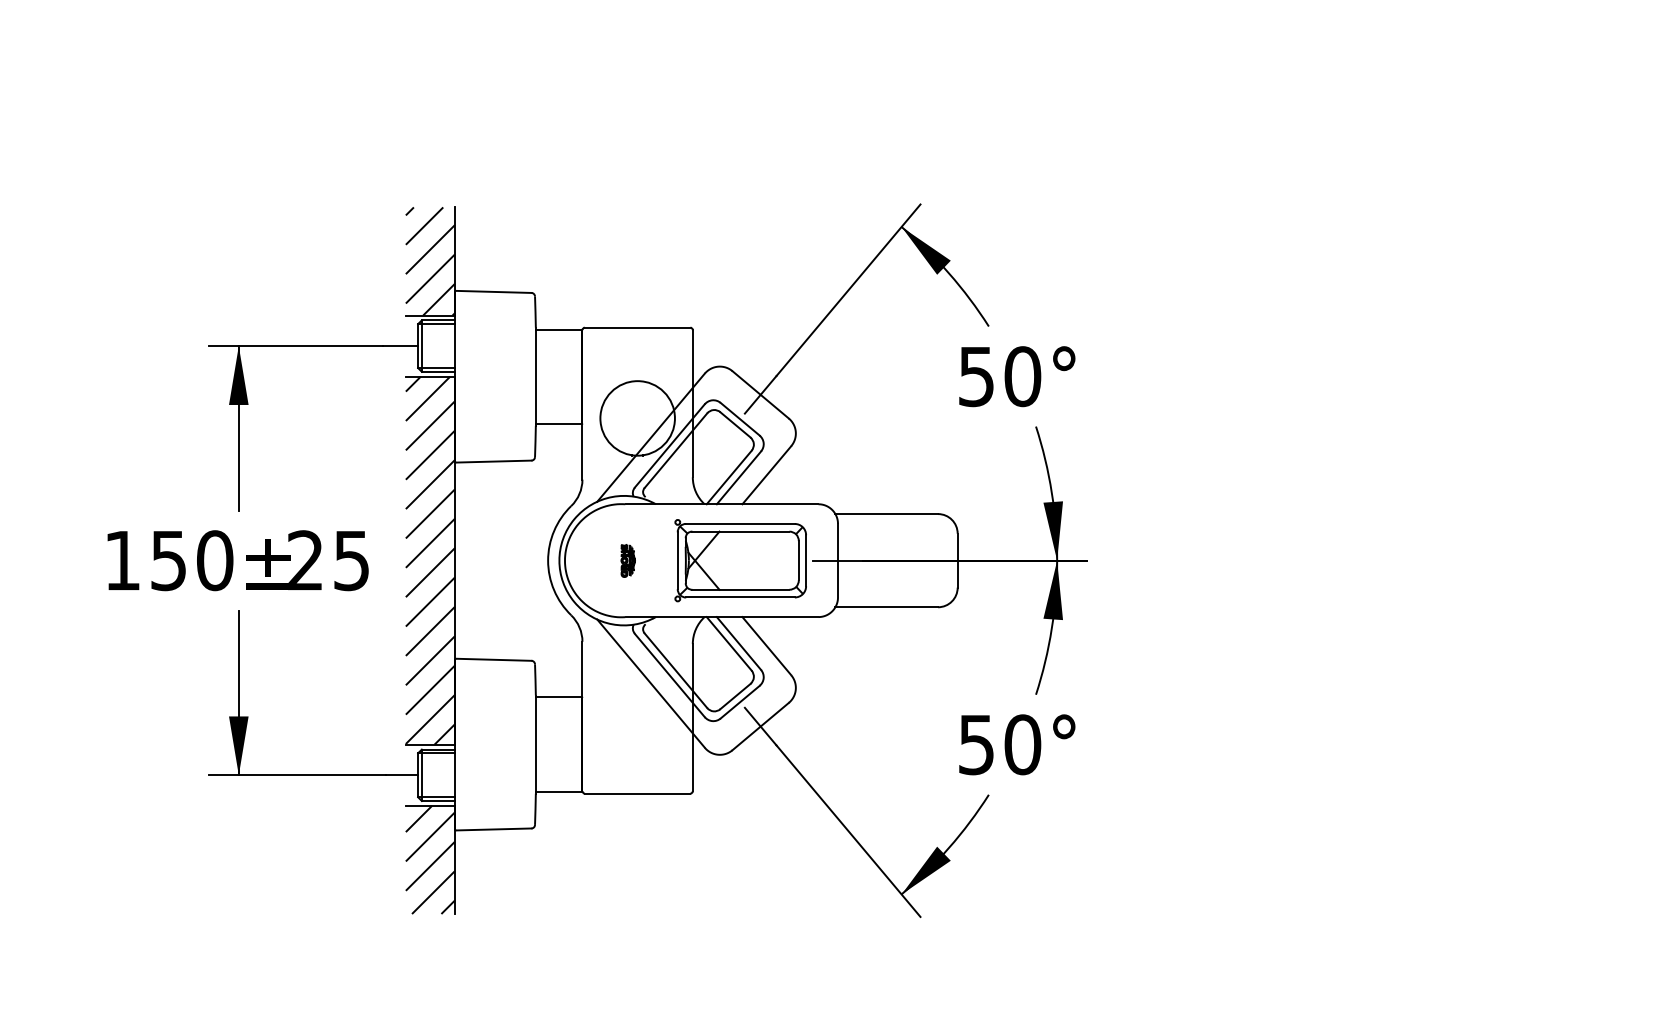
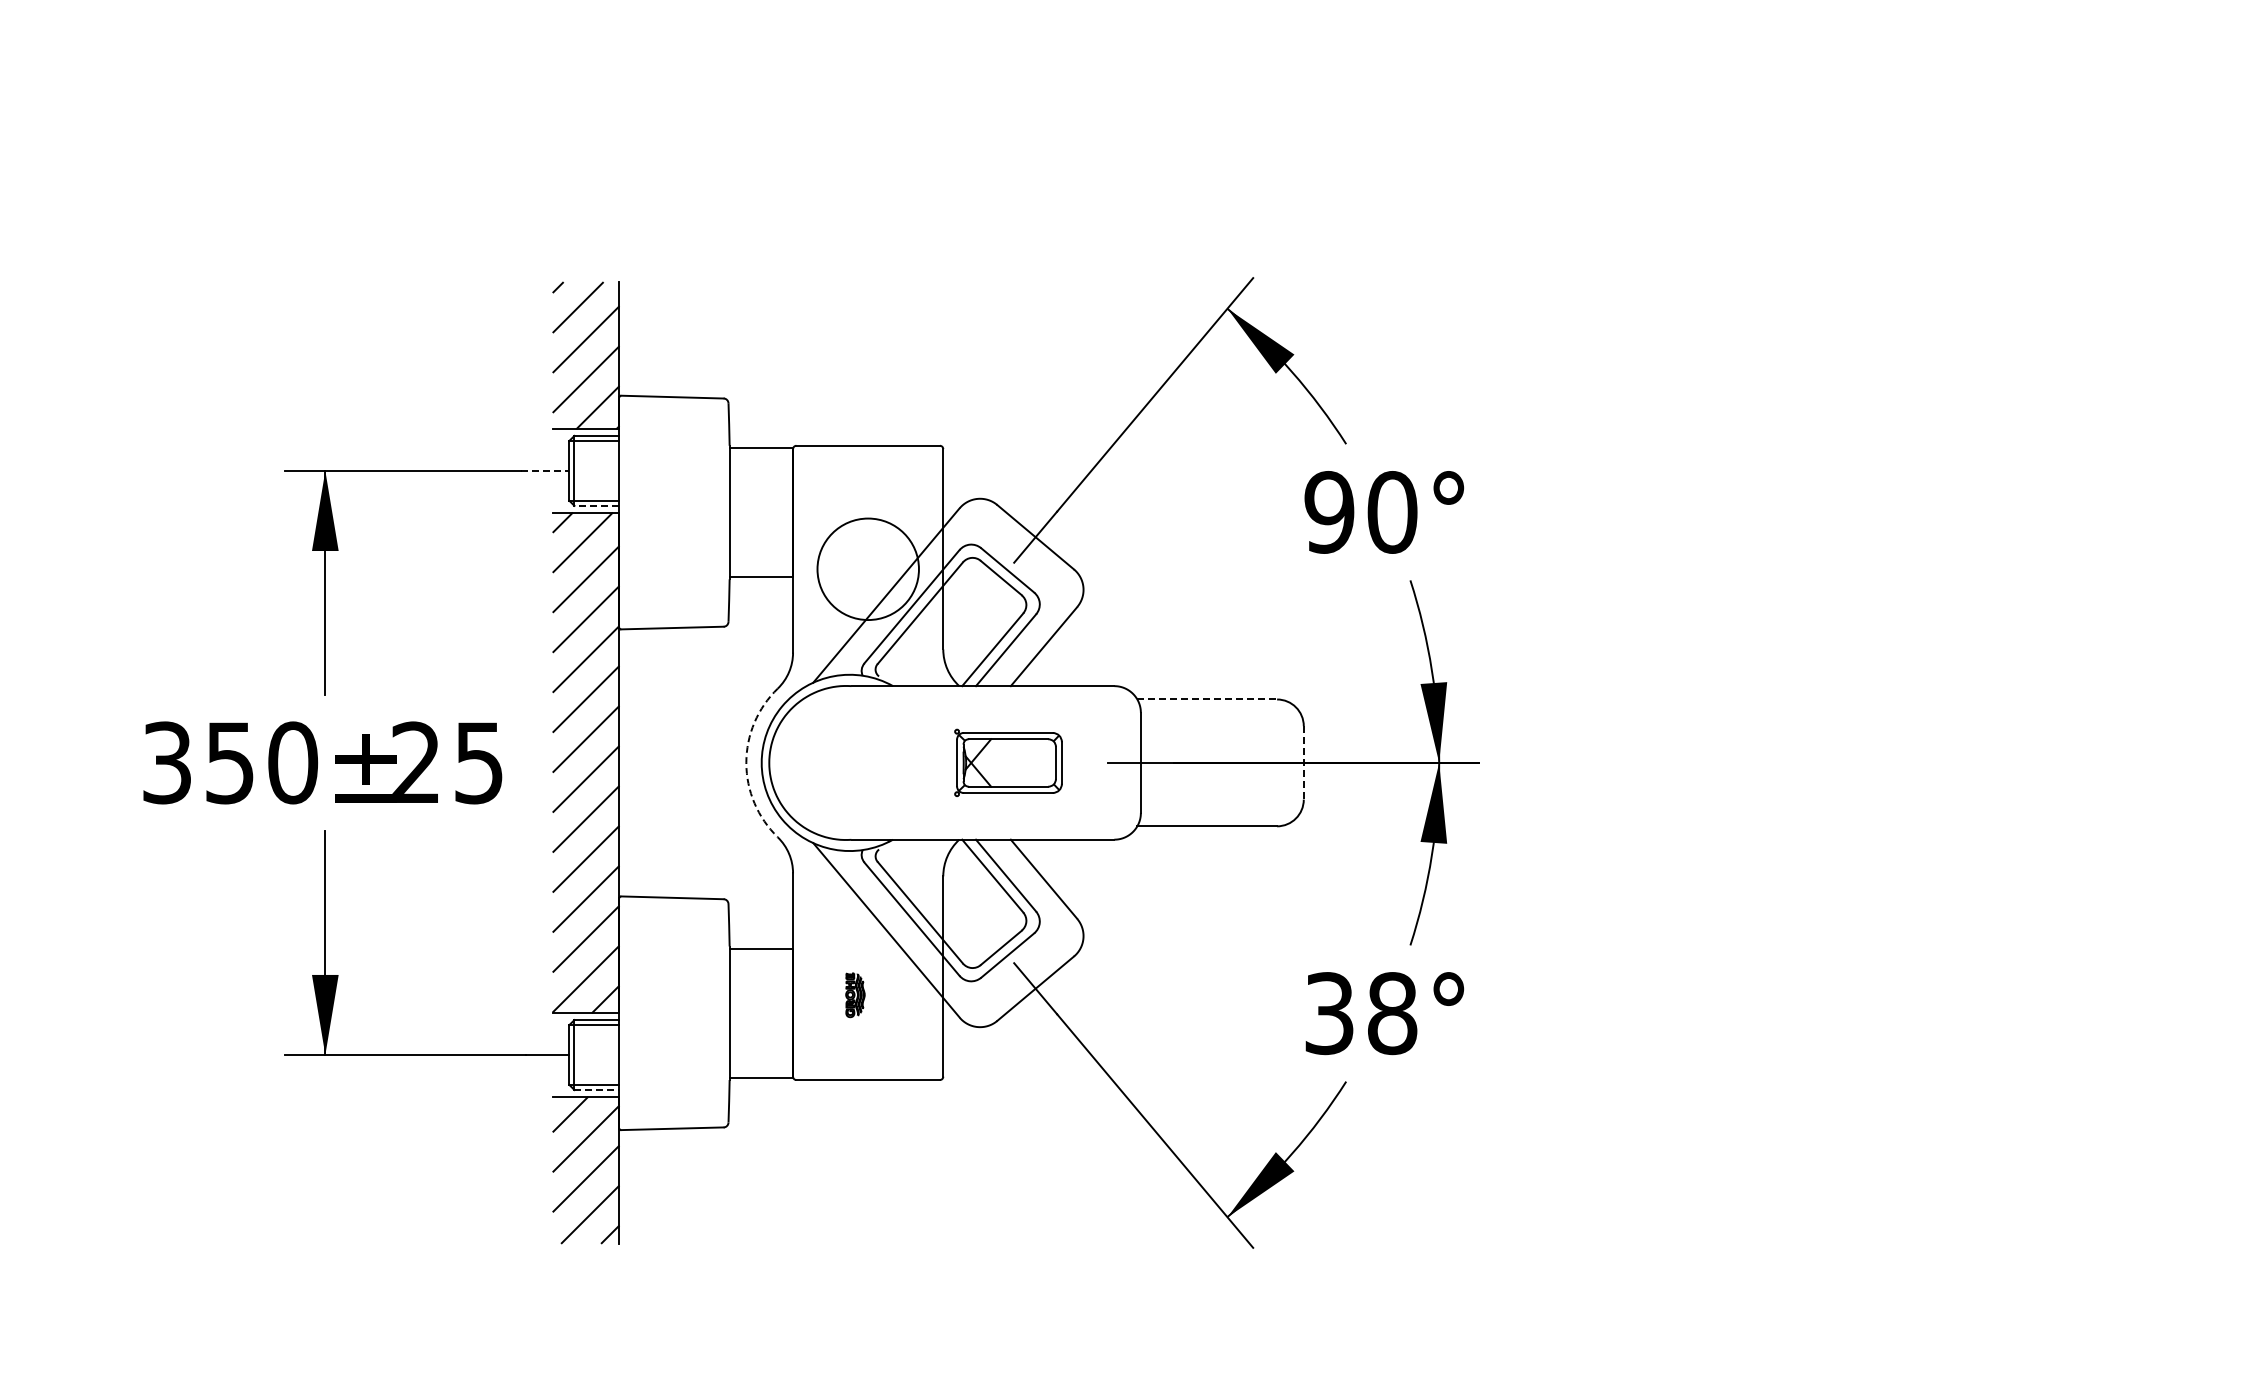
line: (400, 345) -> (545, 470), solid -> dashed
line: (438, 371) -> (596, 505), solid -> dashed
text: (976, 376) -> (1329, 512), 50° -> 90°
line: (886, 514) -> (1207, 699), solid -> dashed
text: (122, 560) -> (166, 762), 150 -> 350
arc: (548, 560) -> (746, 762), solid -> dashed
part: (740, 560) -> (1008, 762), size x0.6
line: (957, 560) -> (1303, 762), solid -> dashed
part: (628, 561) -> (855, 995), moved
text: (1000, 744) -> (1361, 1013), 50° -> 38°
line: (438, 801) -> (597, 1090), solid -> dashed

